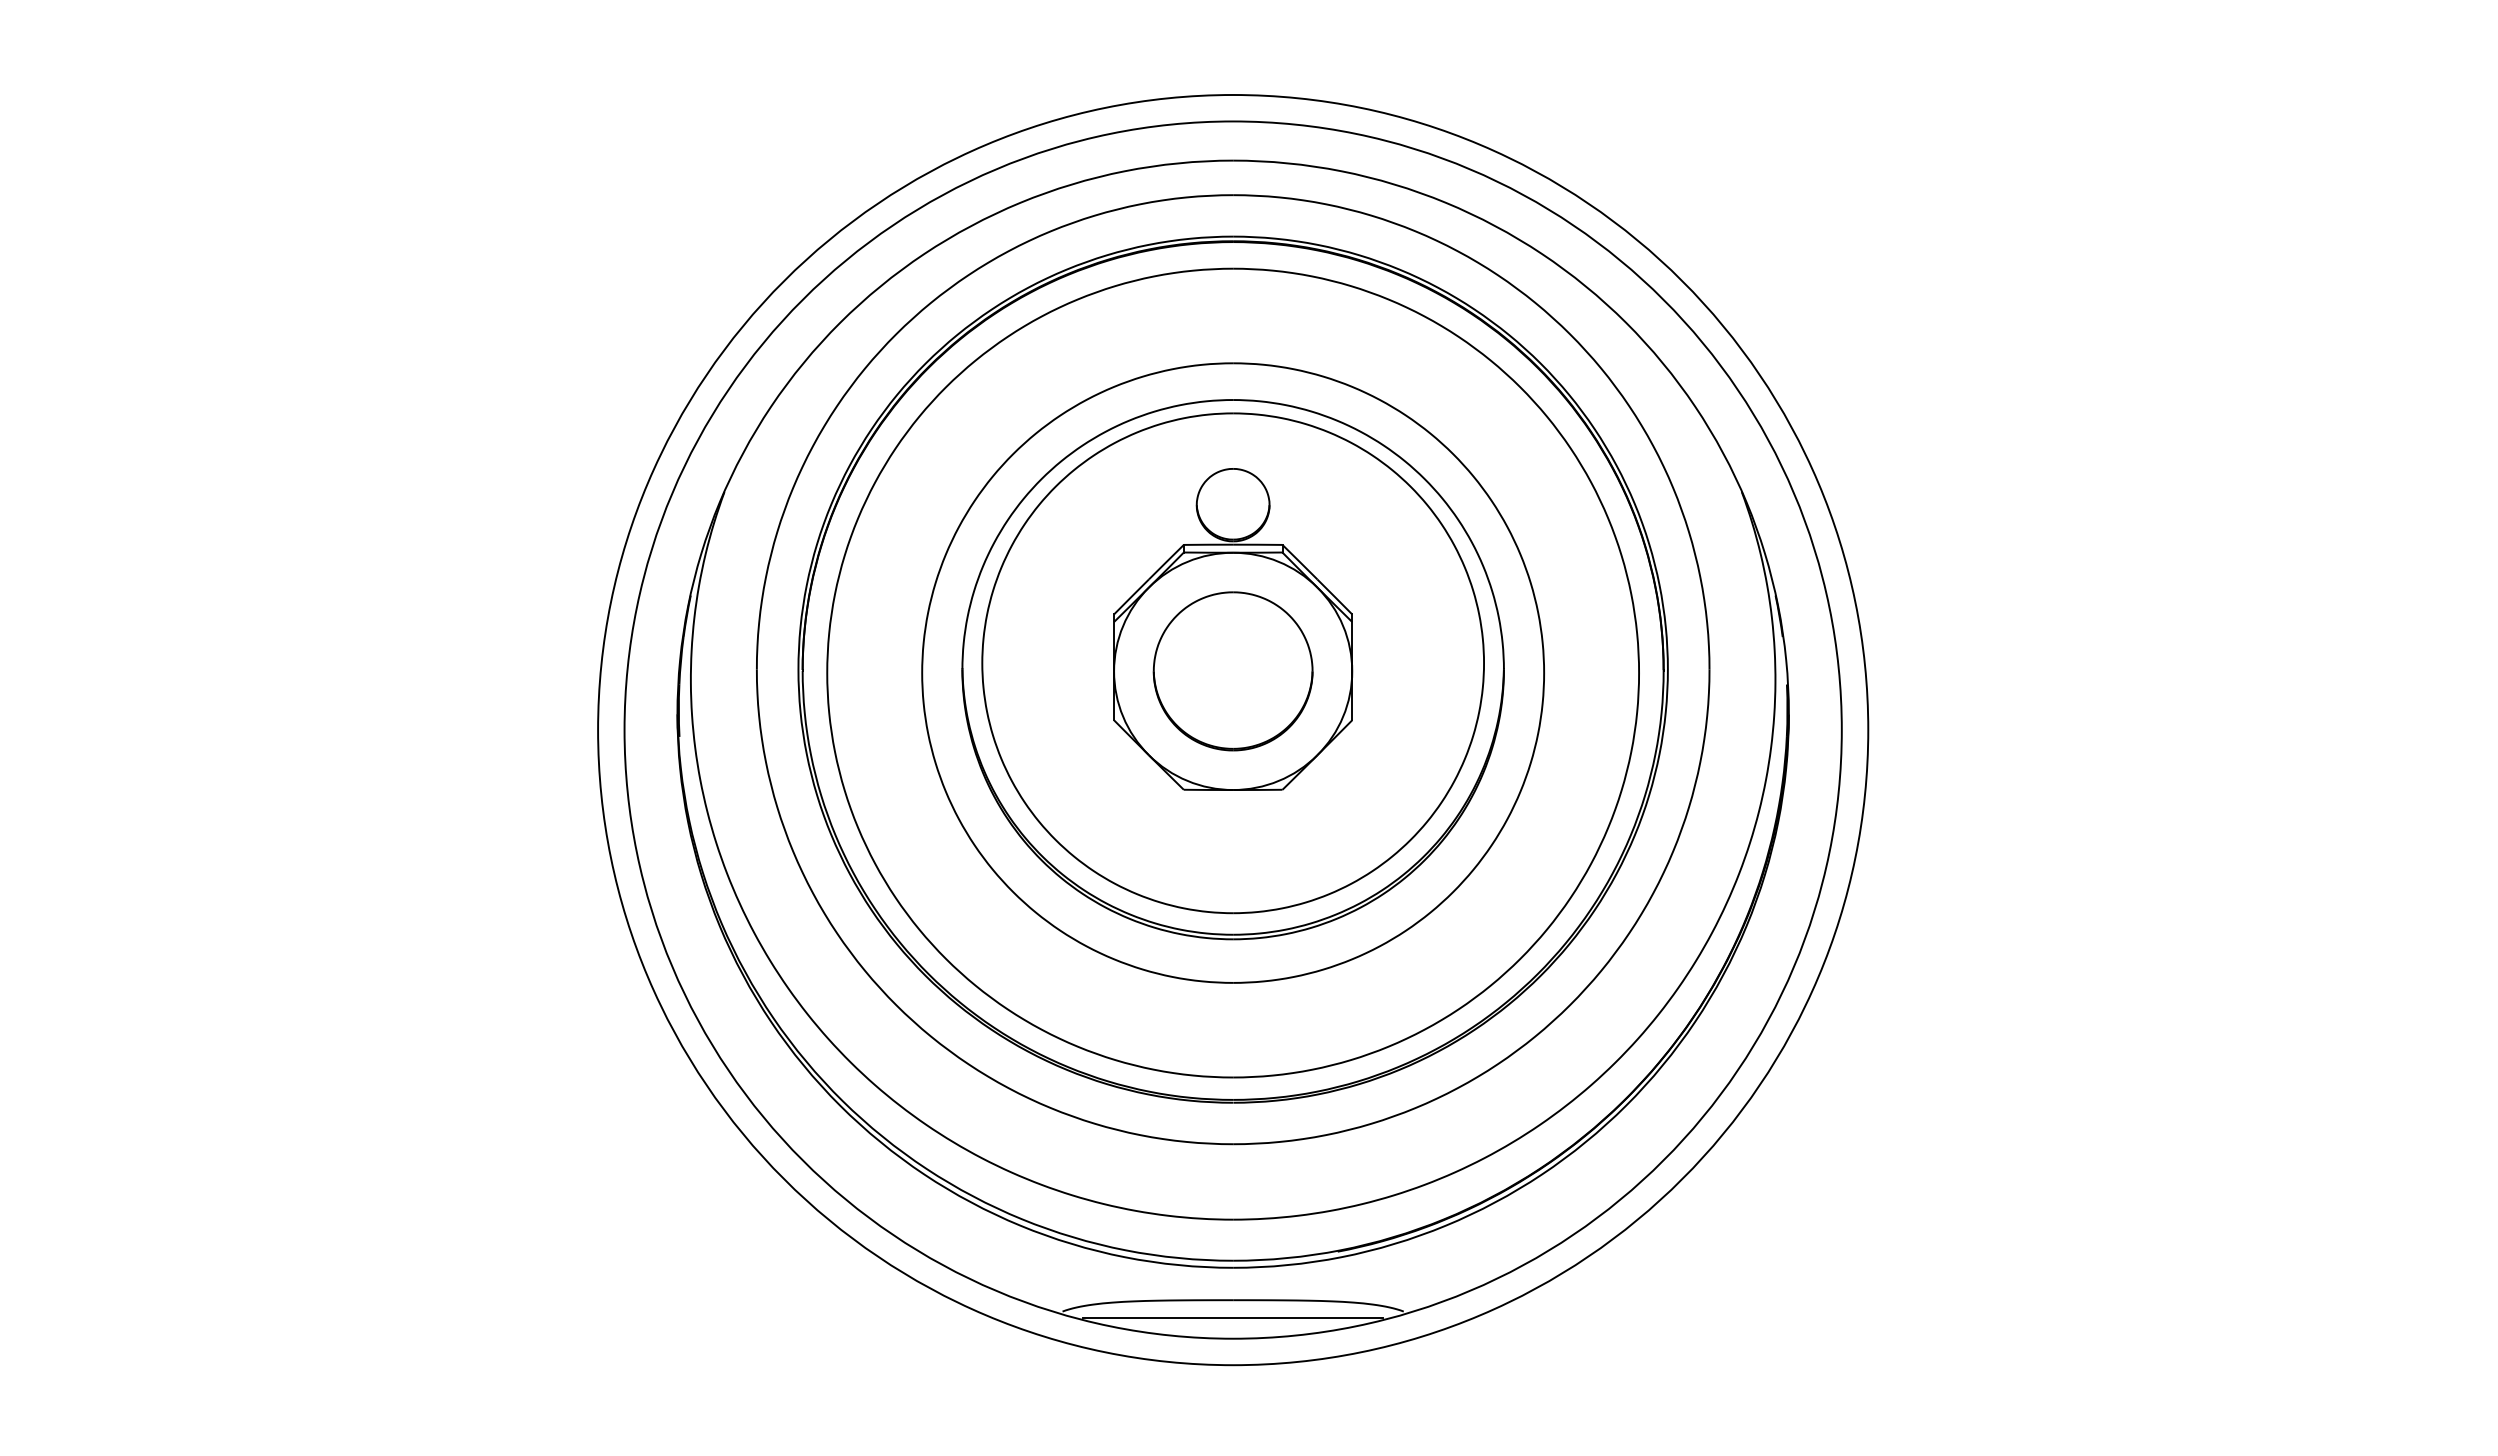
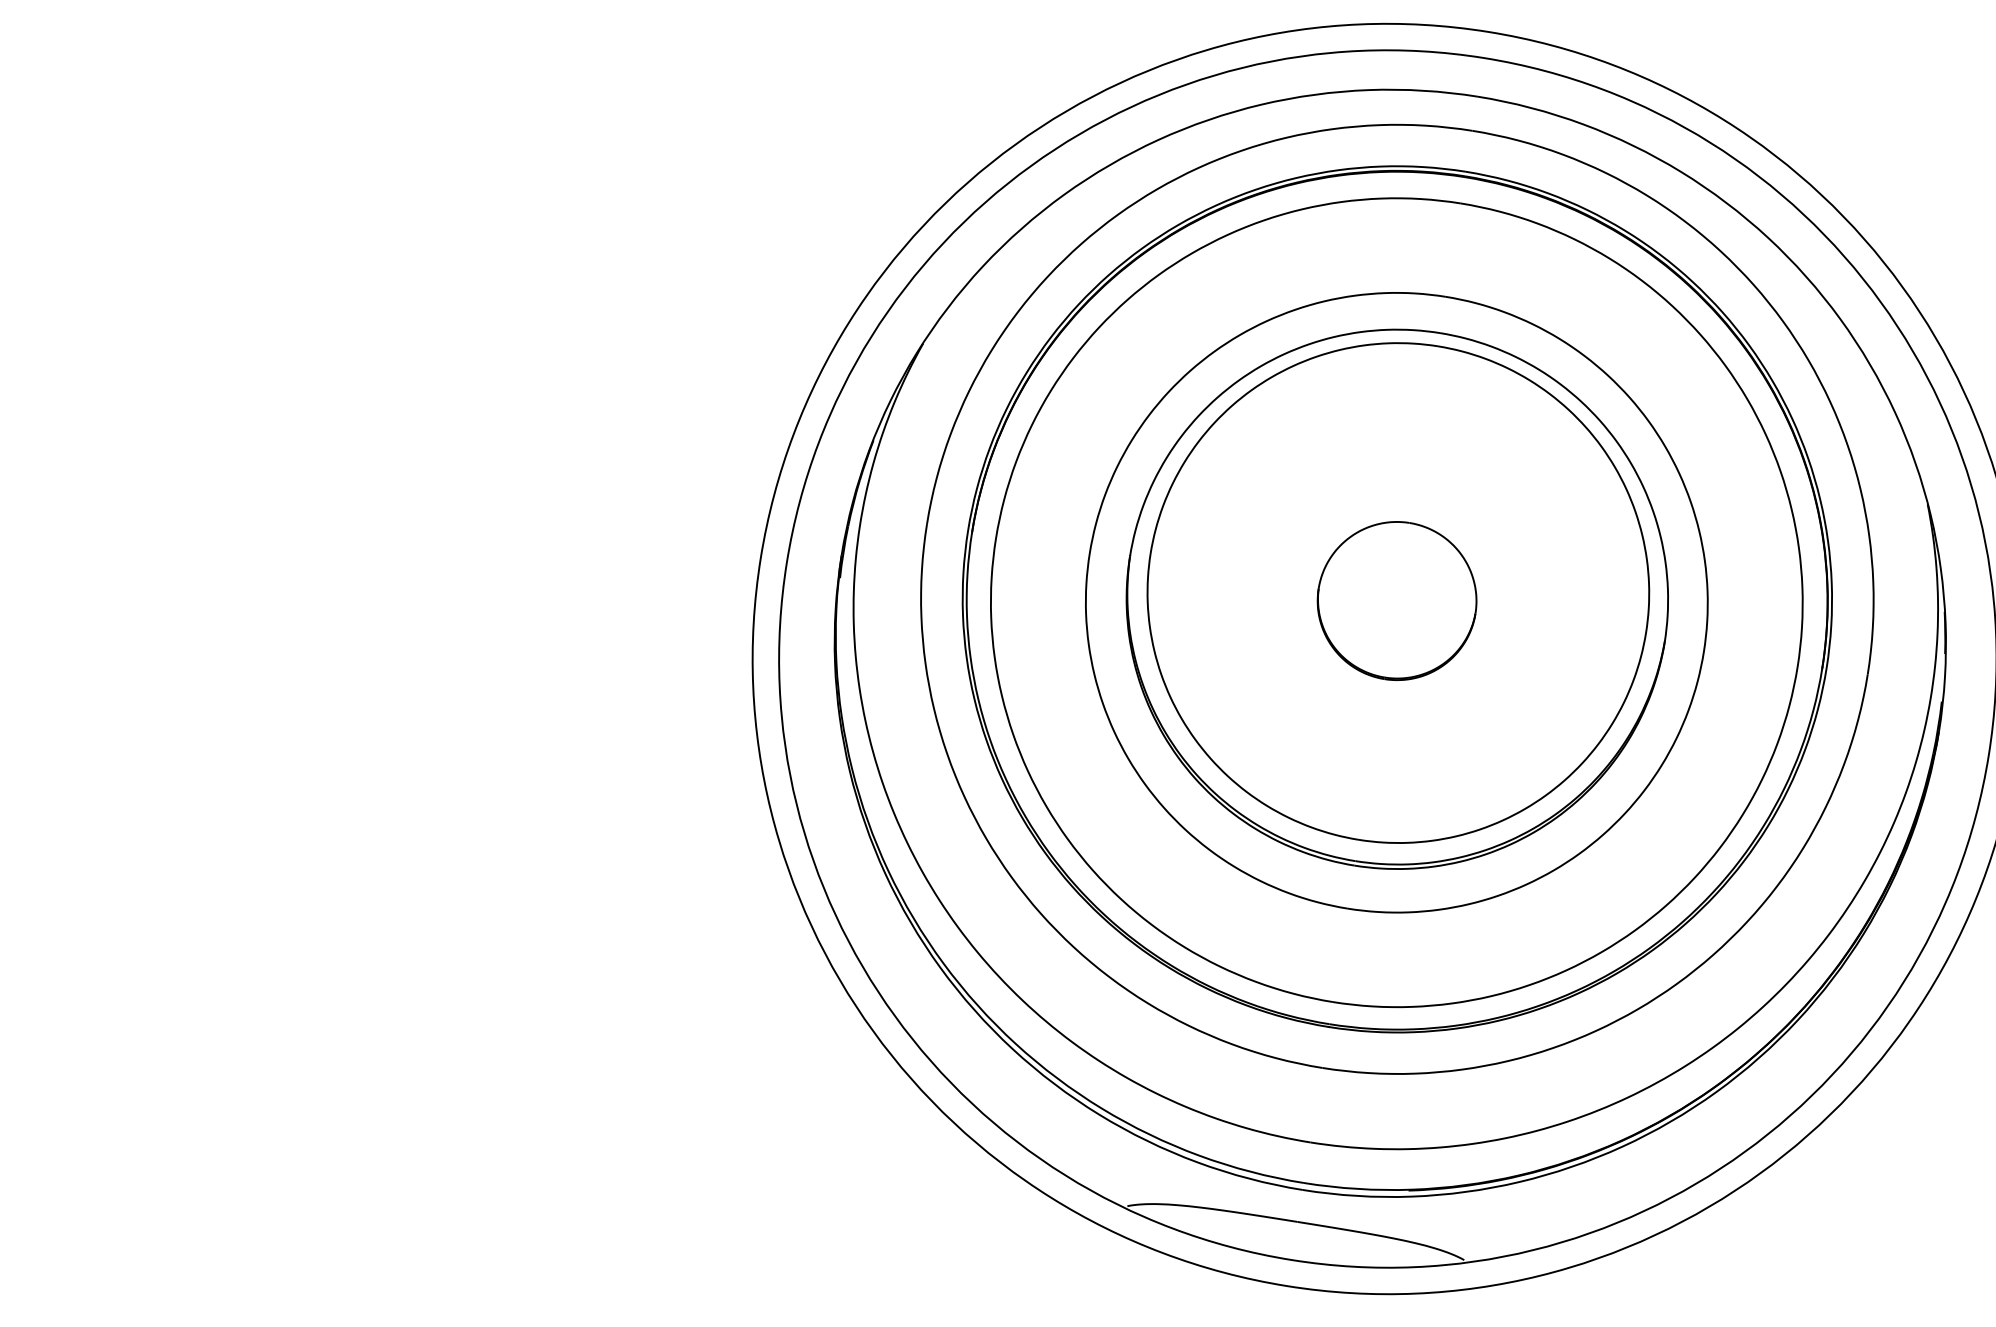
part: (1233, 629) -> (1404, 559), removed
line: (1232, 1317) -> (1294, 1238), removed

